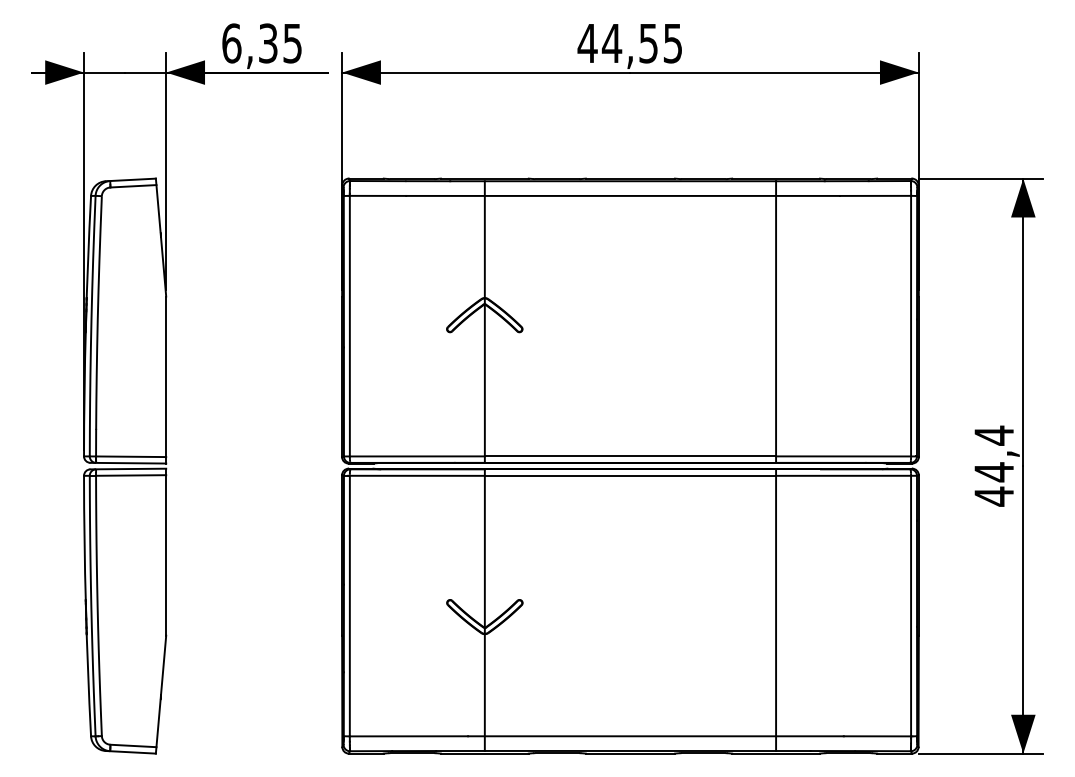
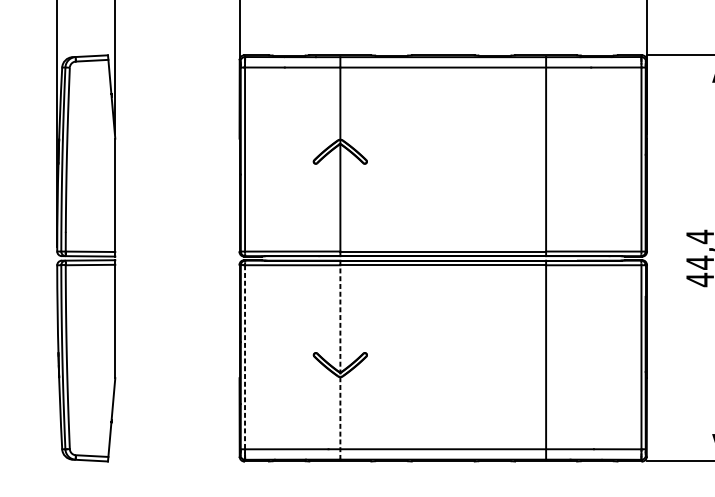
line: (349, 606) -> (244, 357), solid -> dashed
line: (484, 610) -> (340, 360), solid -> dashed

